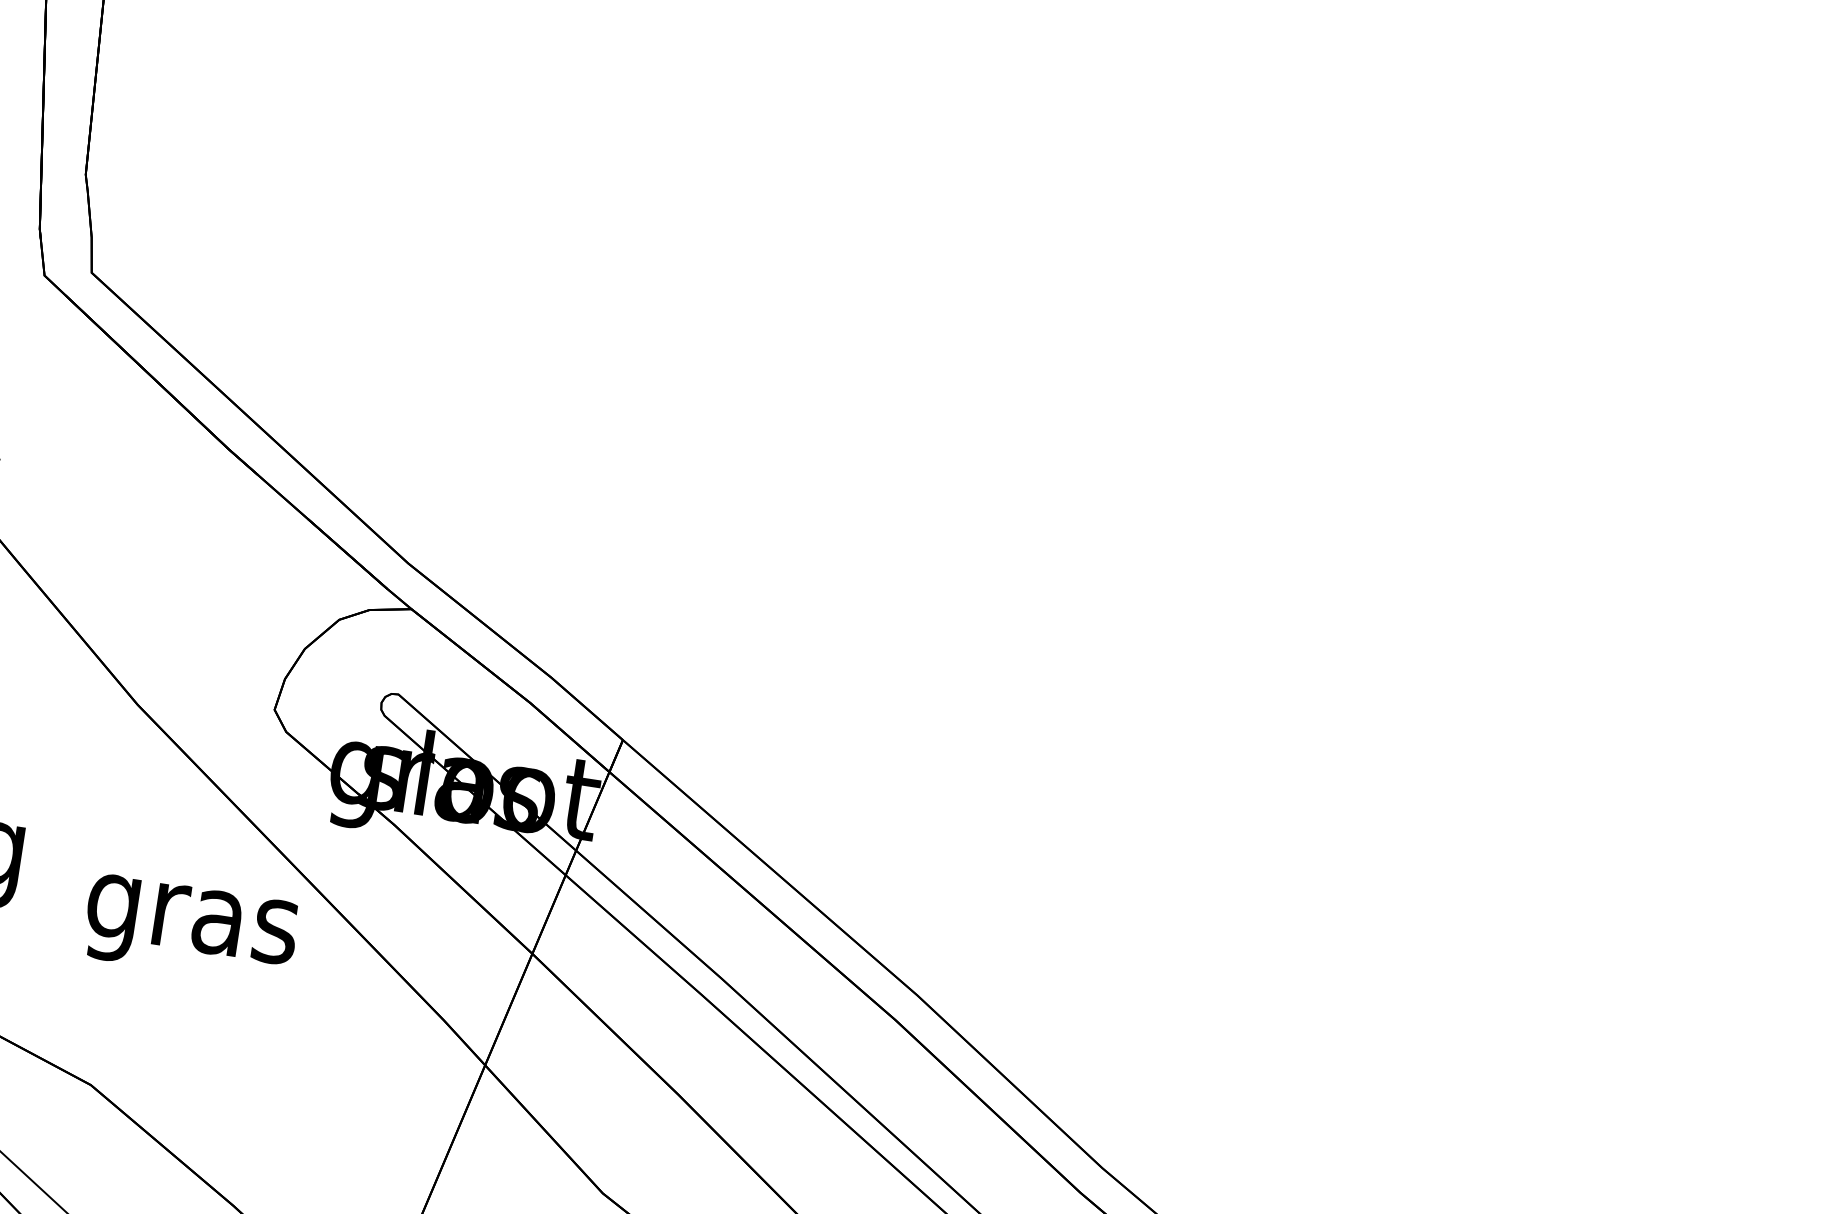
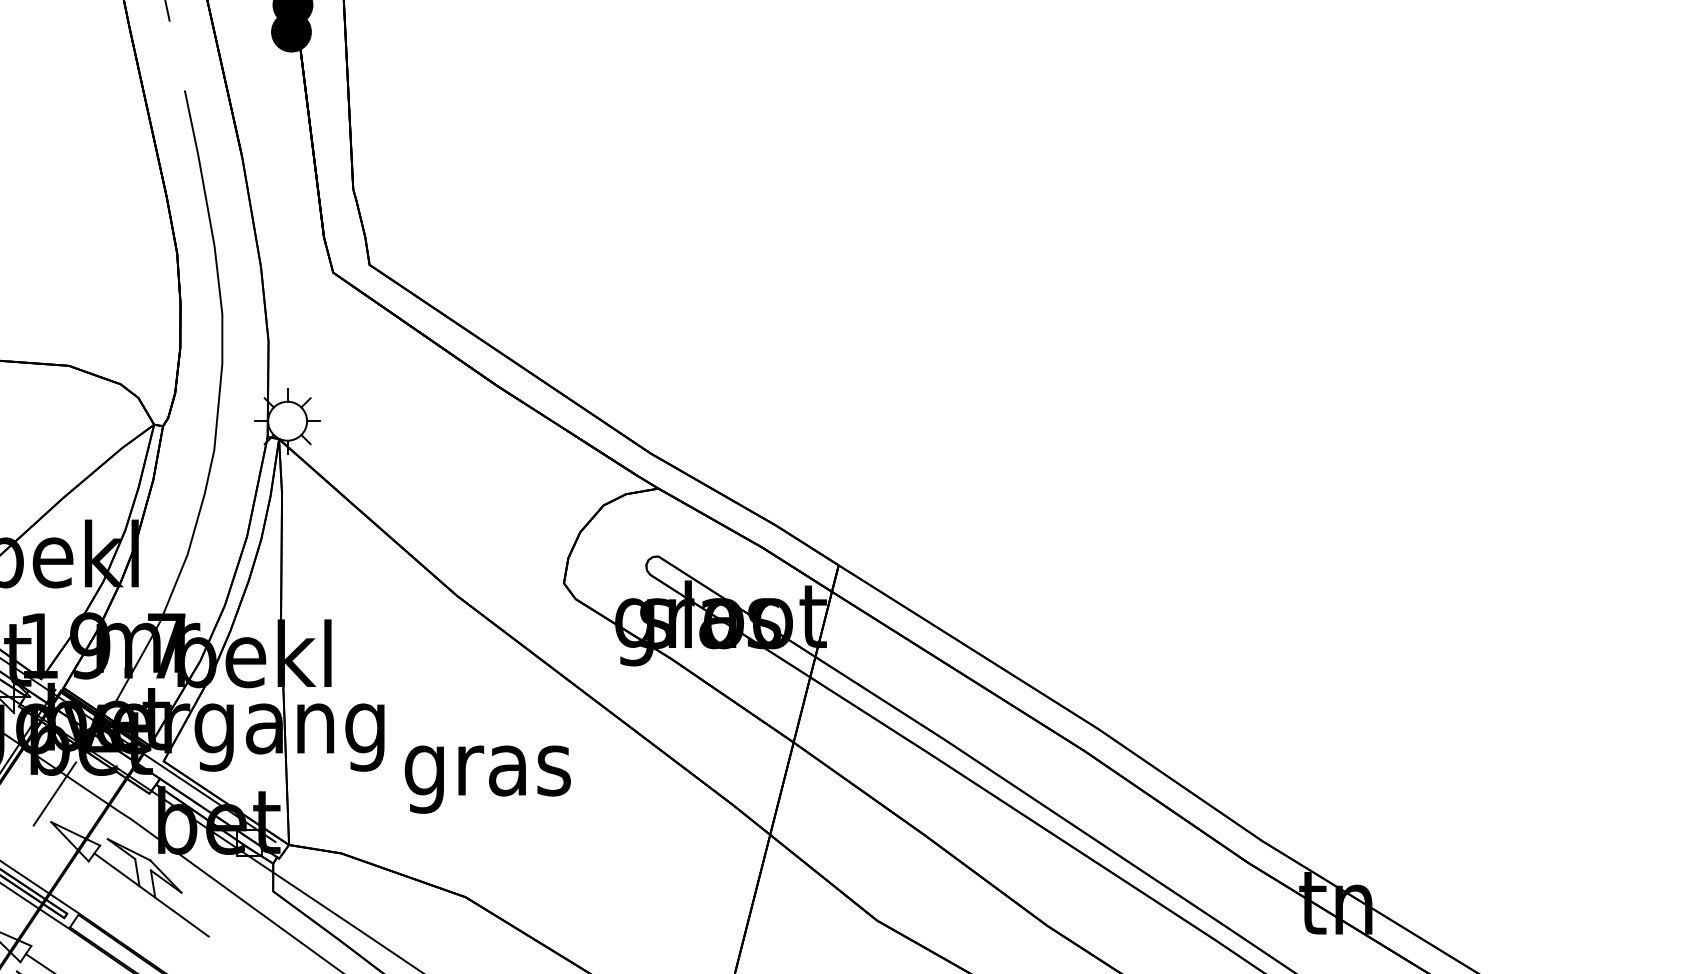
text: (190, 929) -> (487, 779), moved

